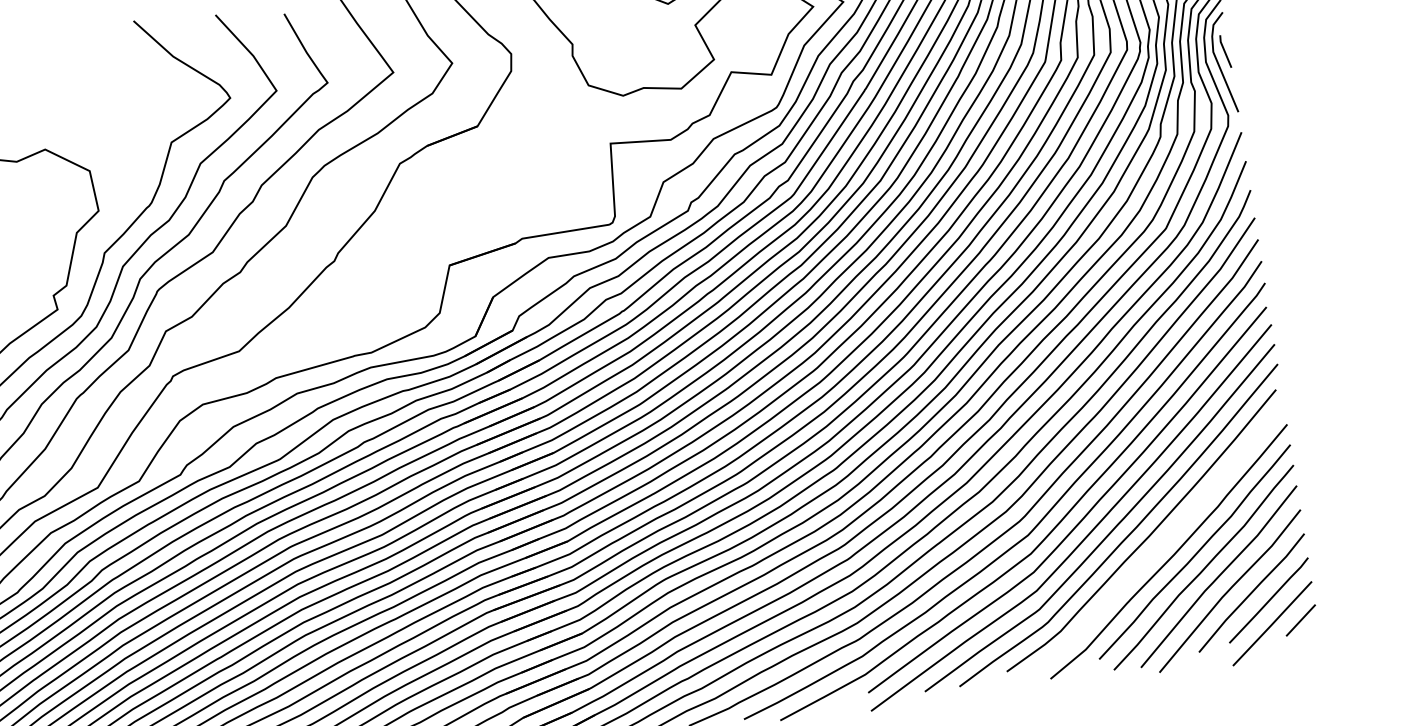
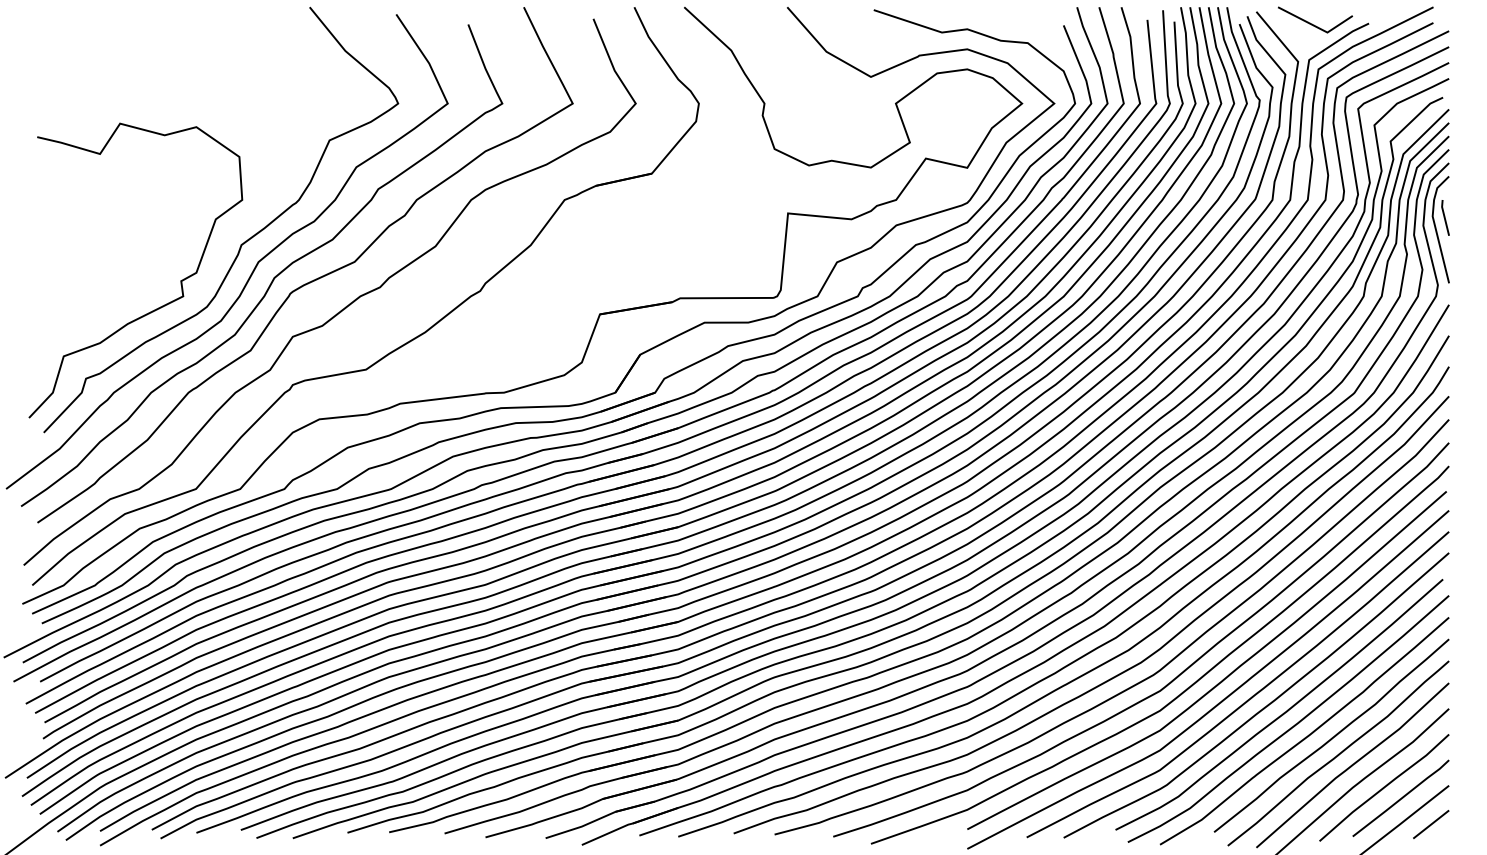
curve: (1158, 547) -> (1294, 724), added

